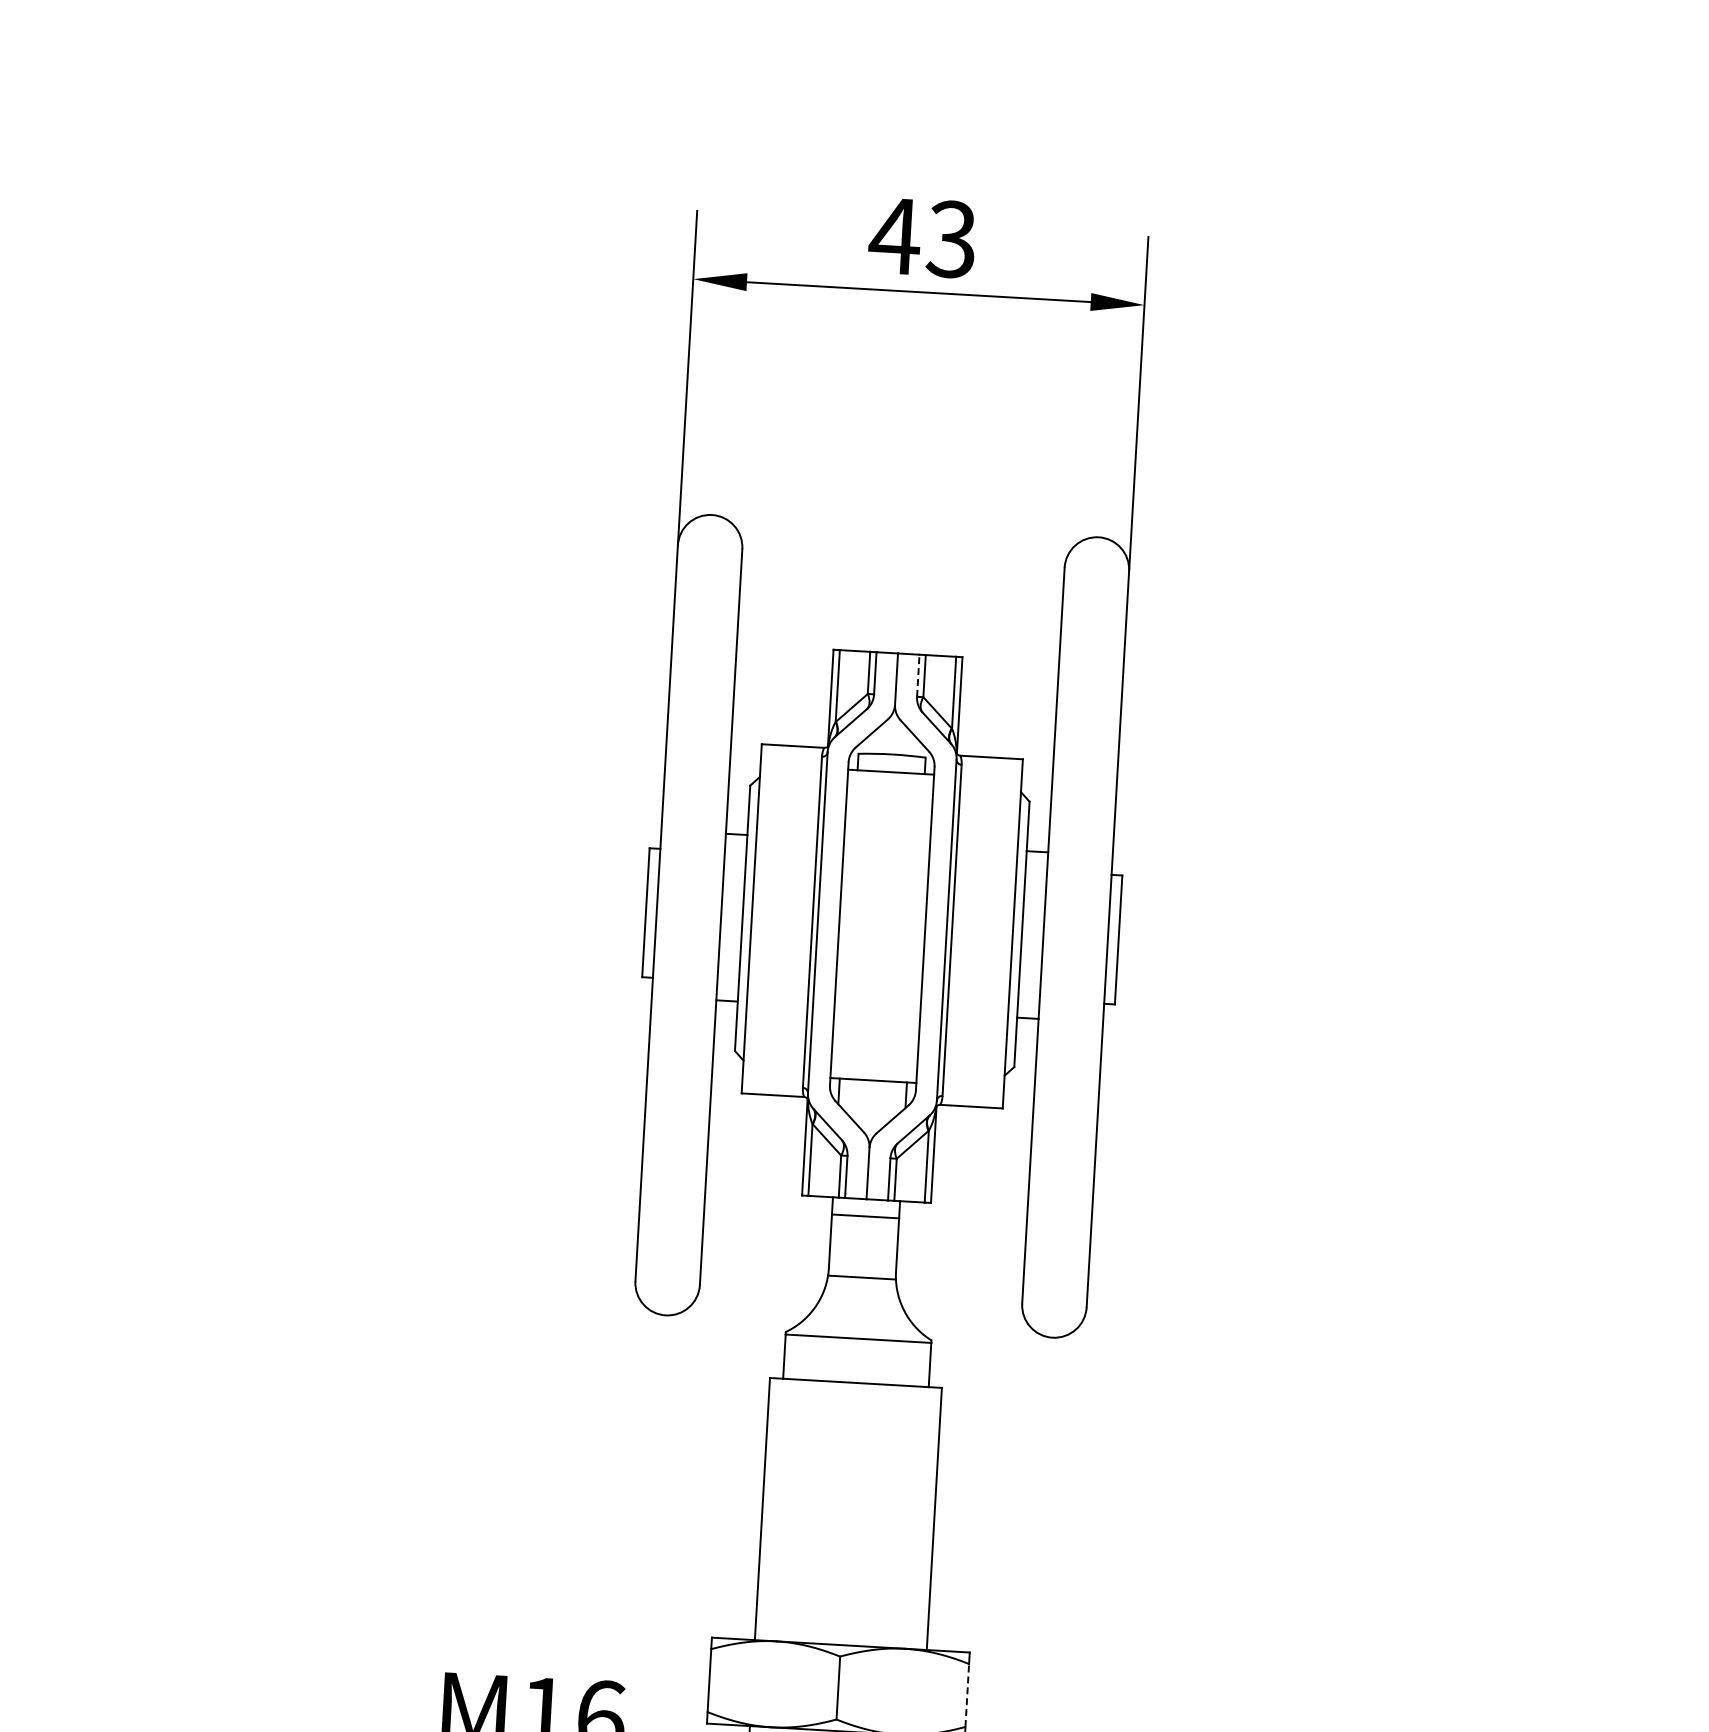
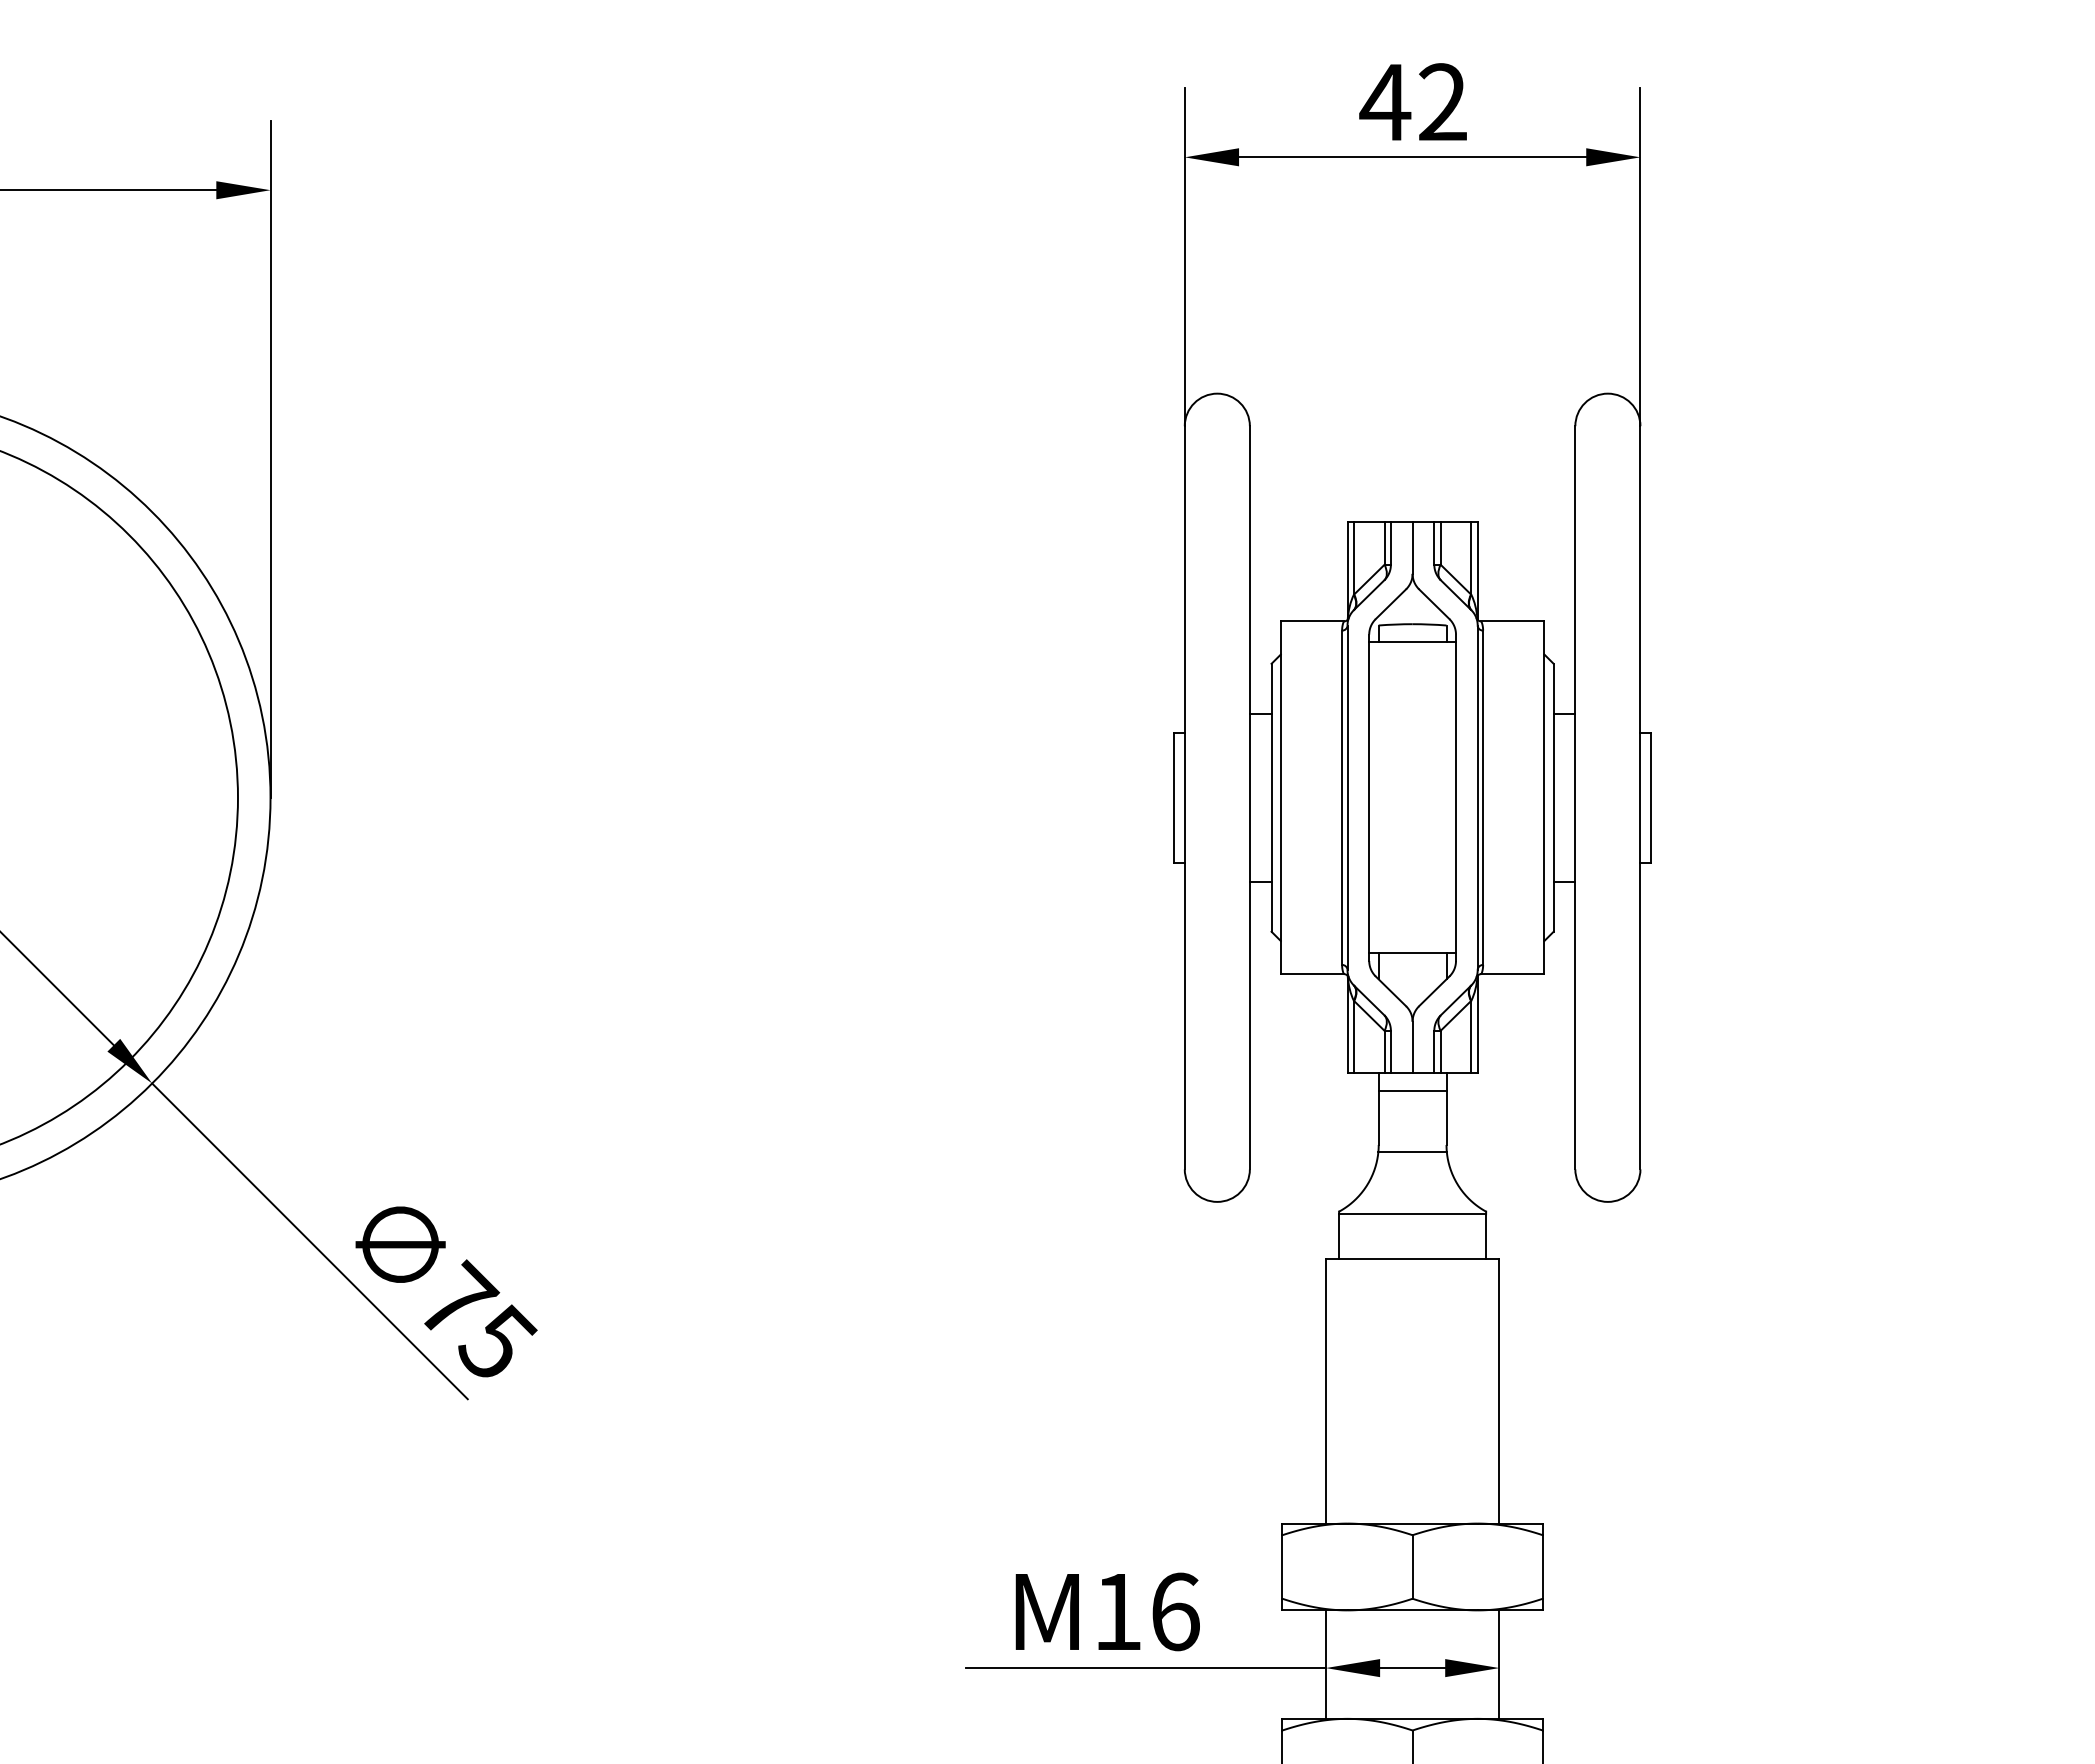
text: (950, 239) -> (1441, 102), 43 -> 42
line: (918, 674) -> (1434, 542), dashed -> solid
line: (967, 1694) -> (1542, 1566), dashed -> solid

